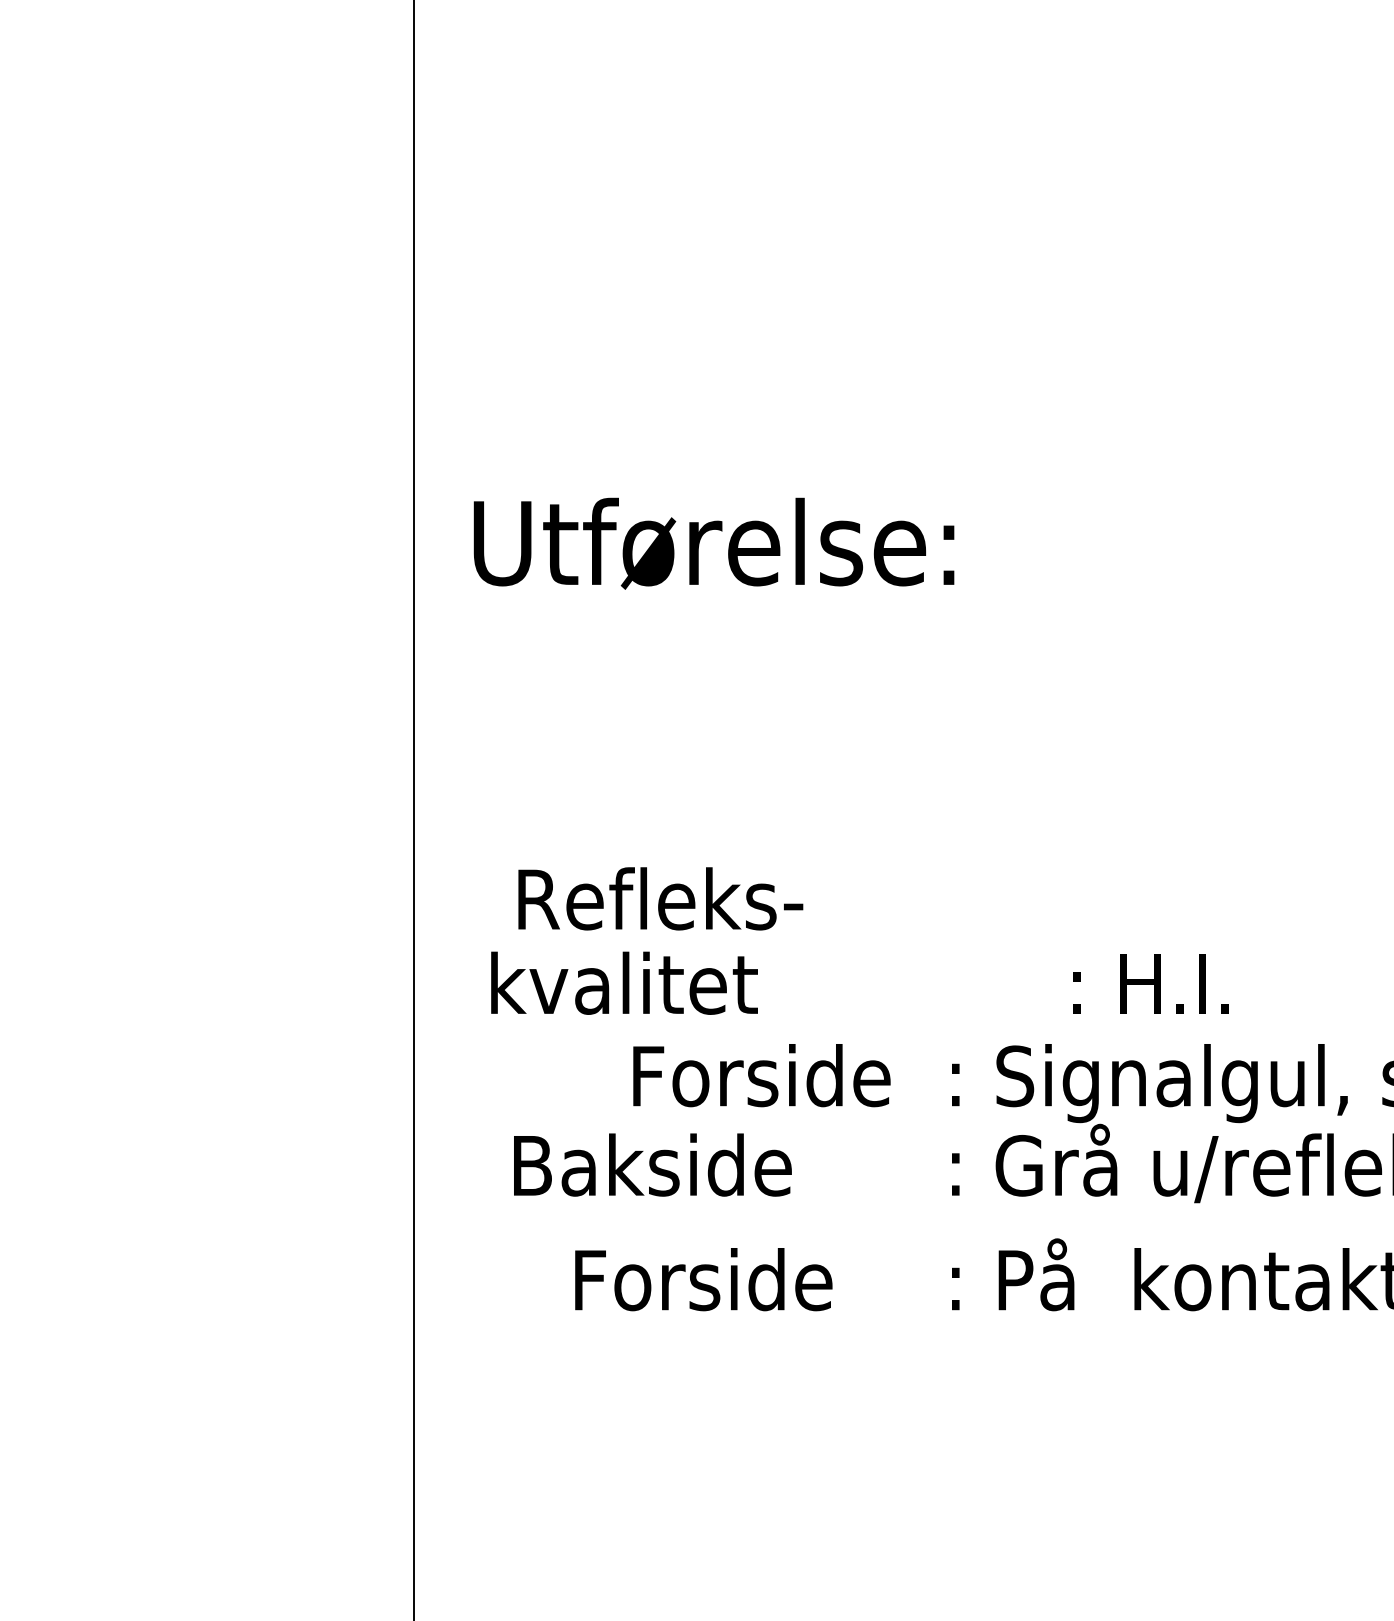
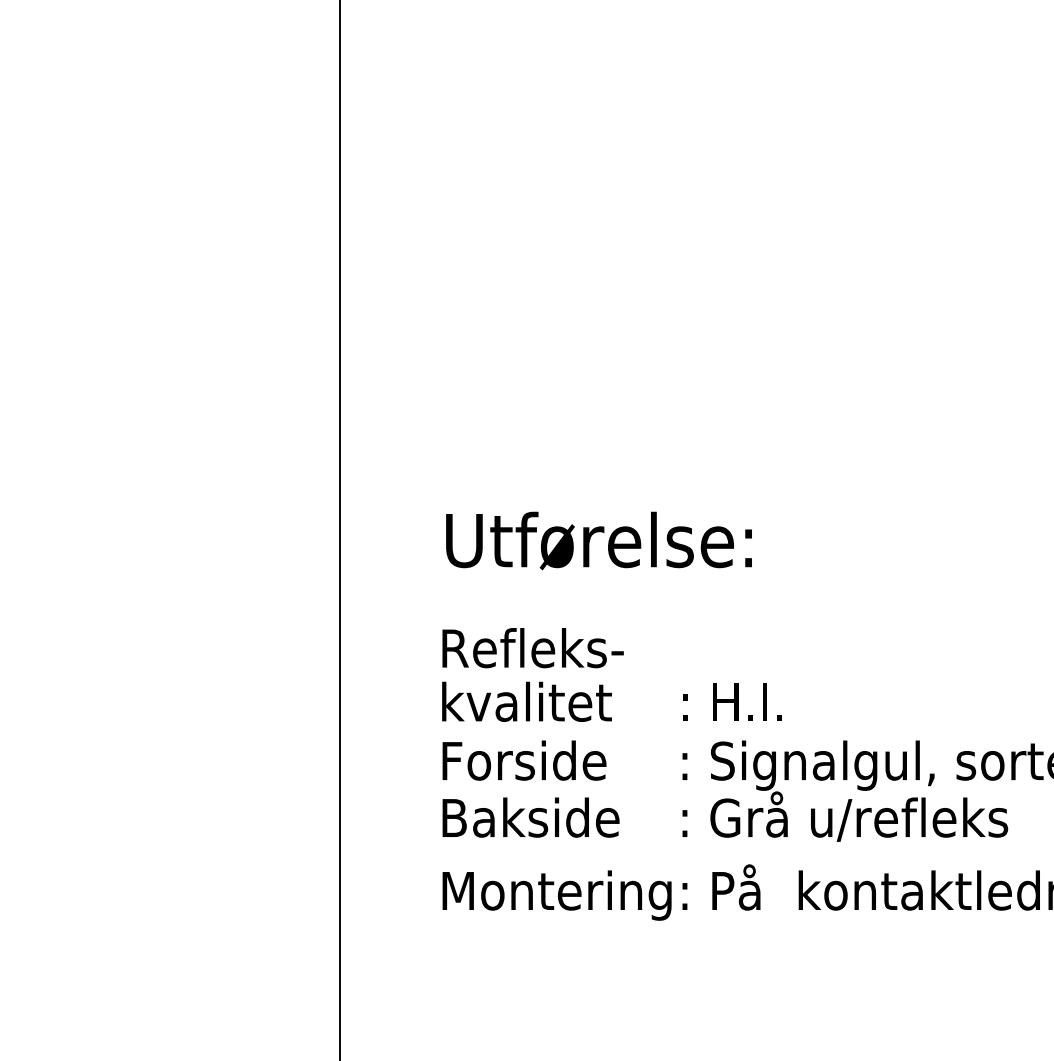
text: (713, 542) -> (598, 540), moved
text: (659, 899) -> (532, 648), moved
text: (623, 982) -> (526, 701), moved
text: (1151, 982) -> (732, 701), moved
text: (761, 1075) -> (524, 760), moved
text: (651, 1164) -> (530, 817), moved
text: (758, 1287) -> (559, 895), Forside -> Montering

